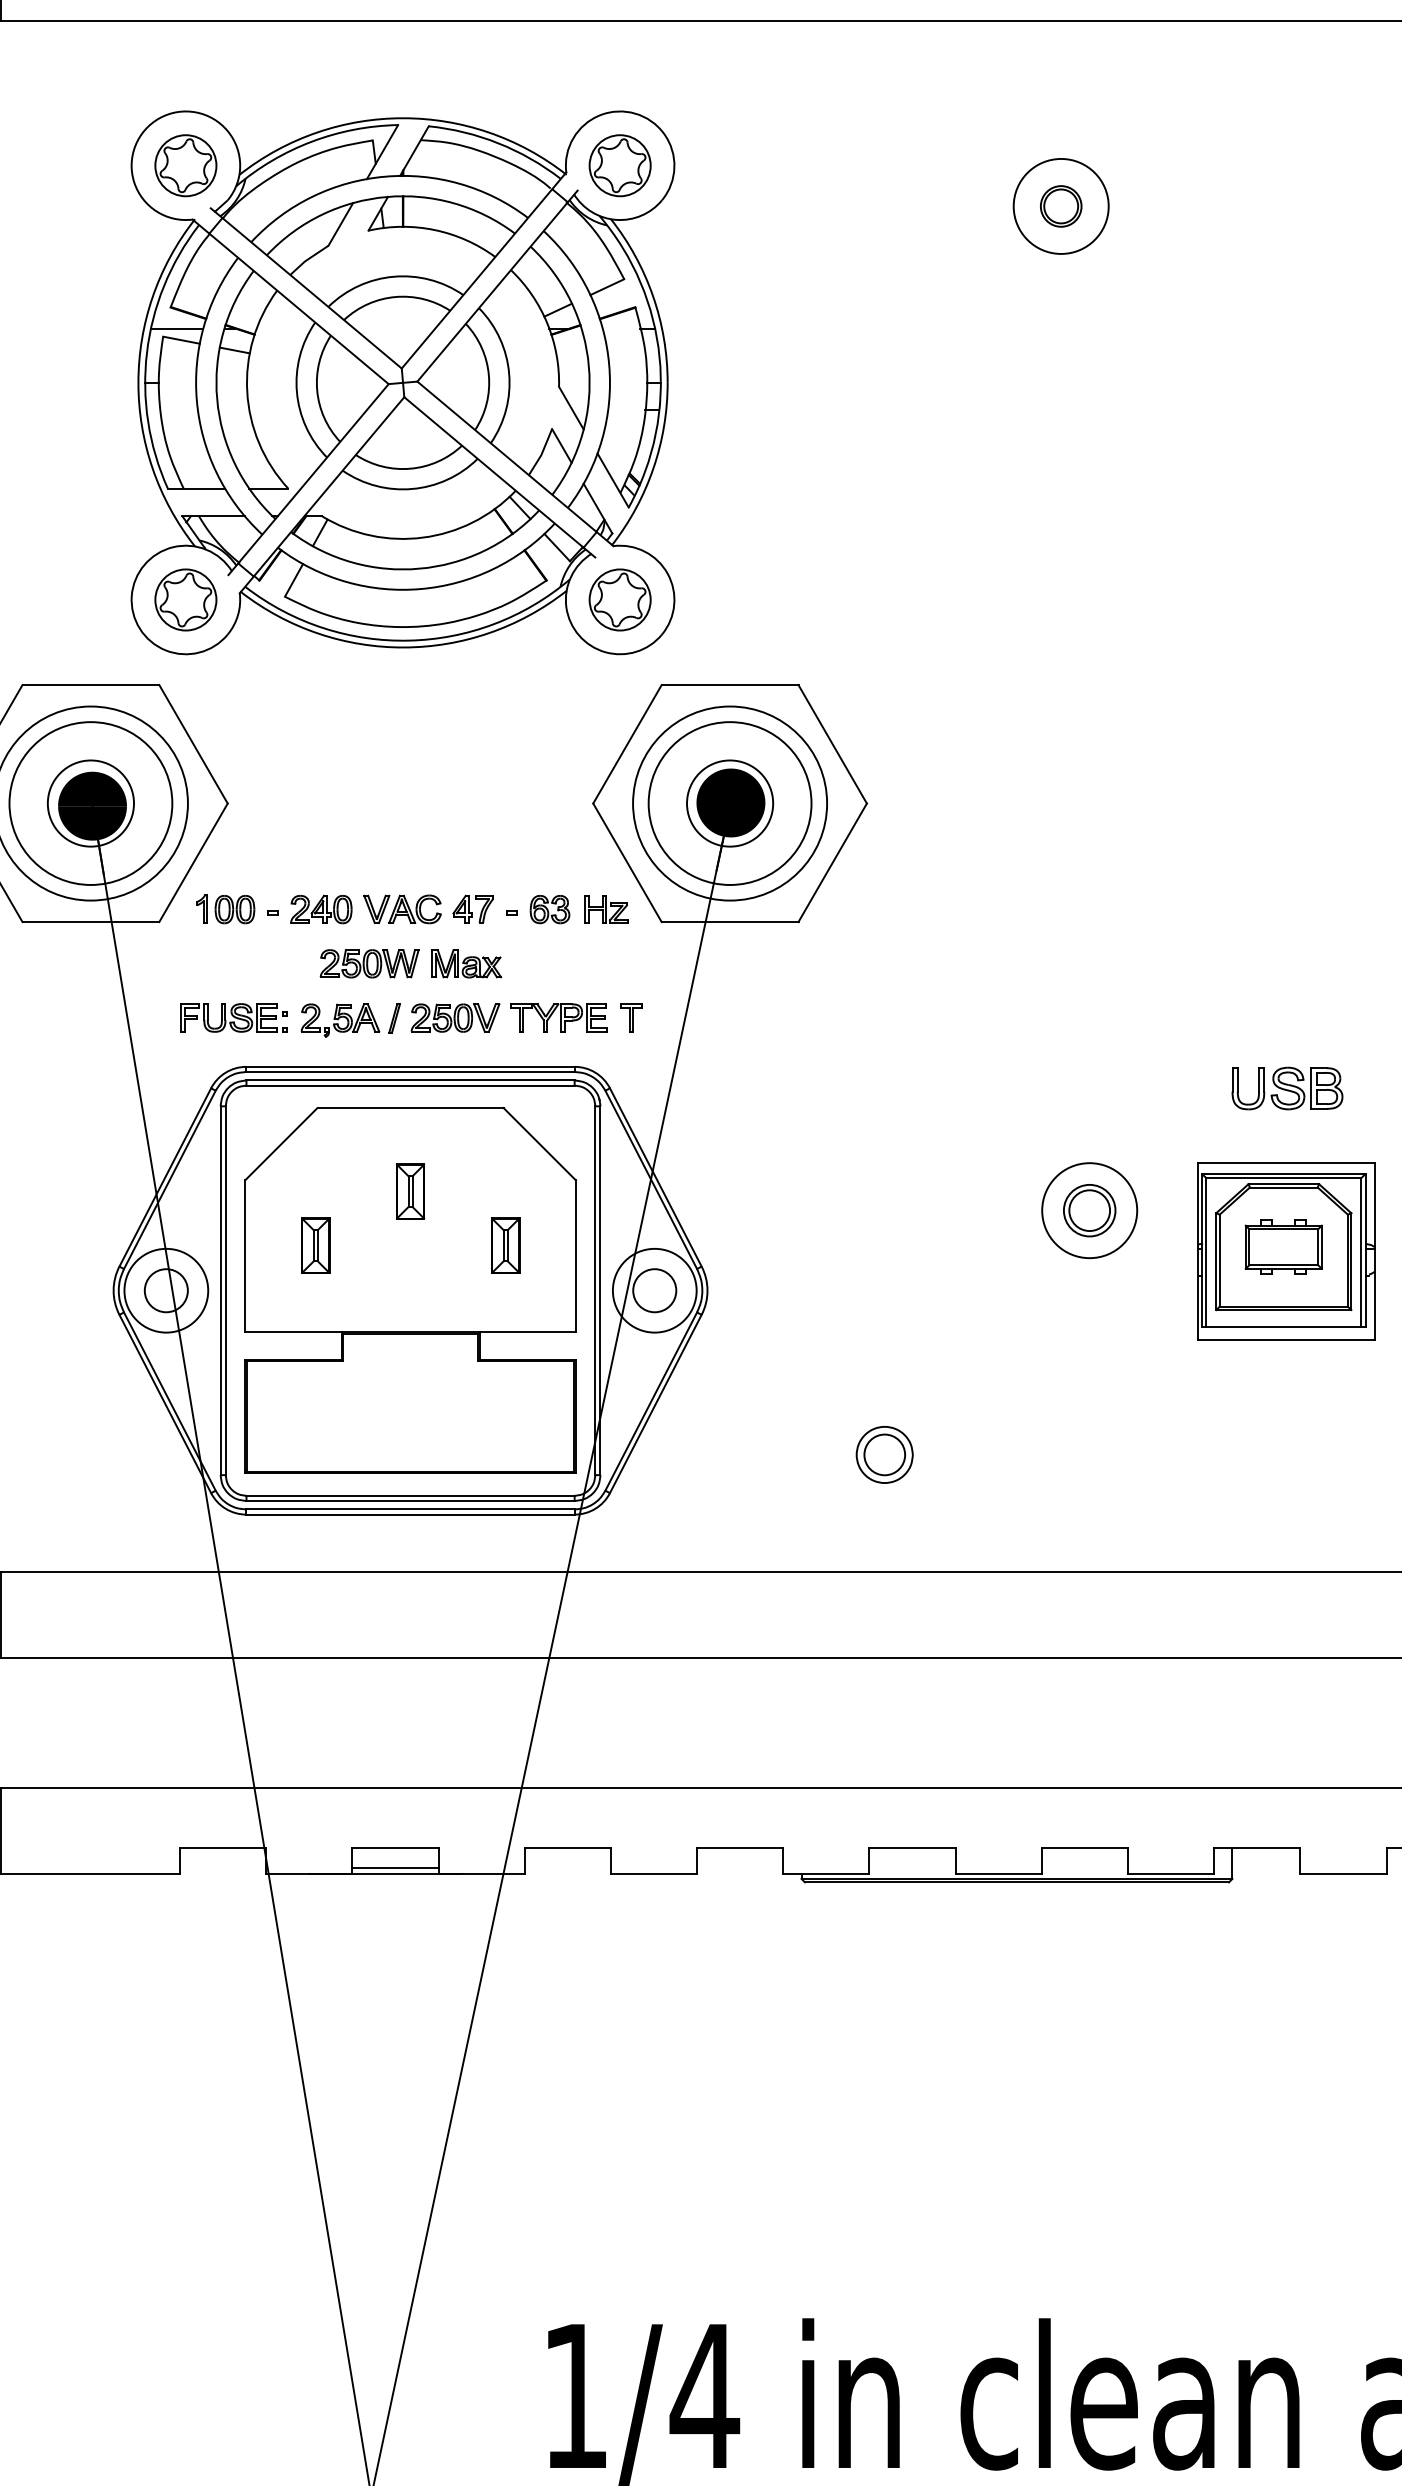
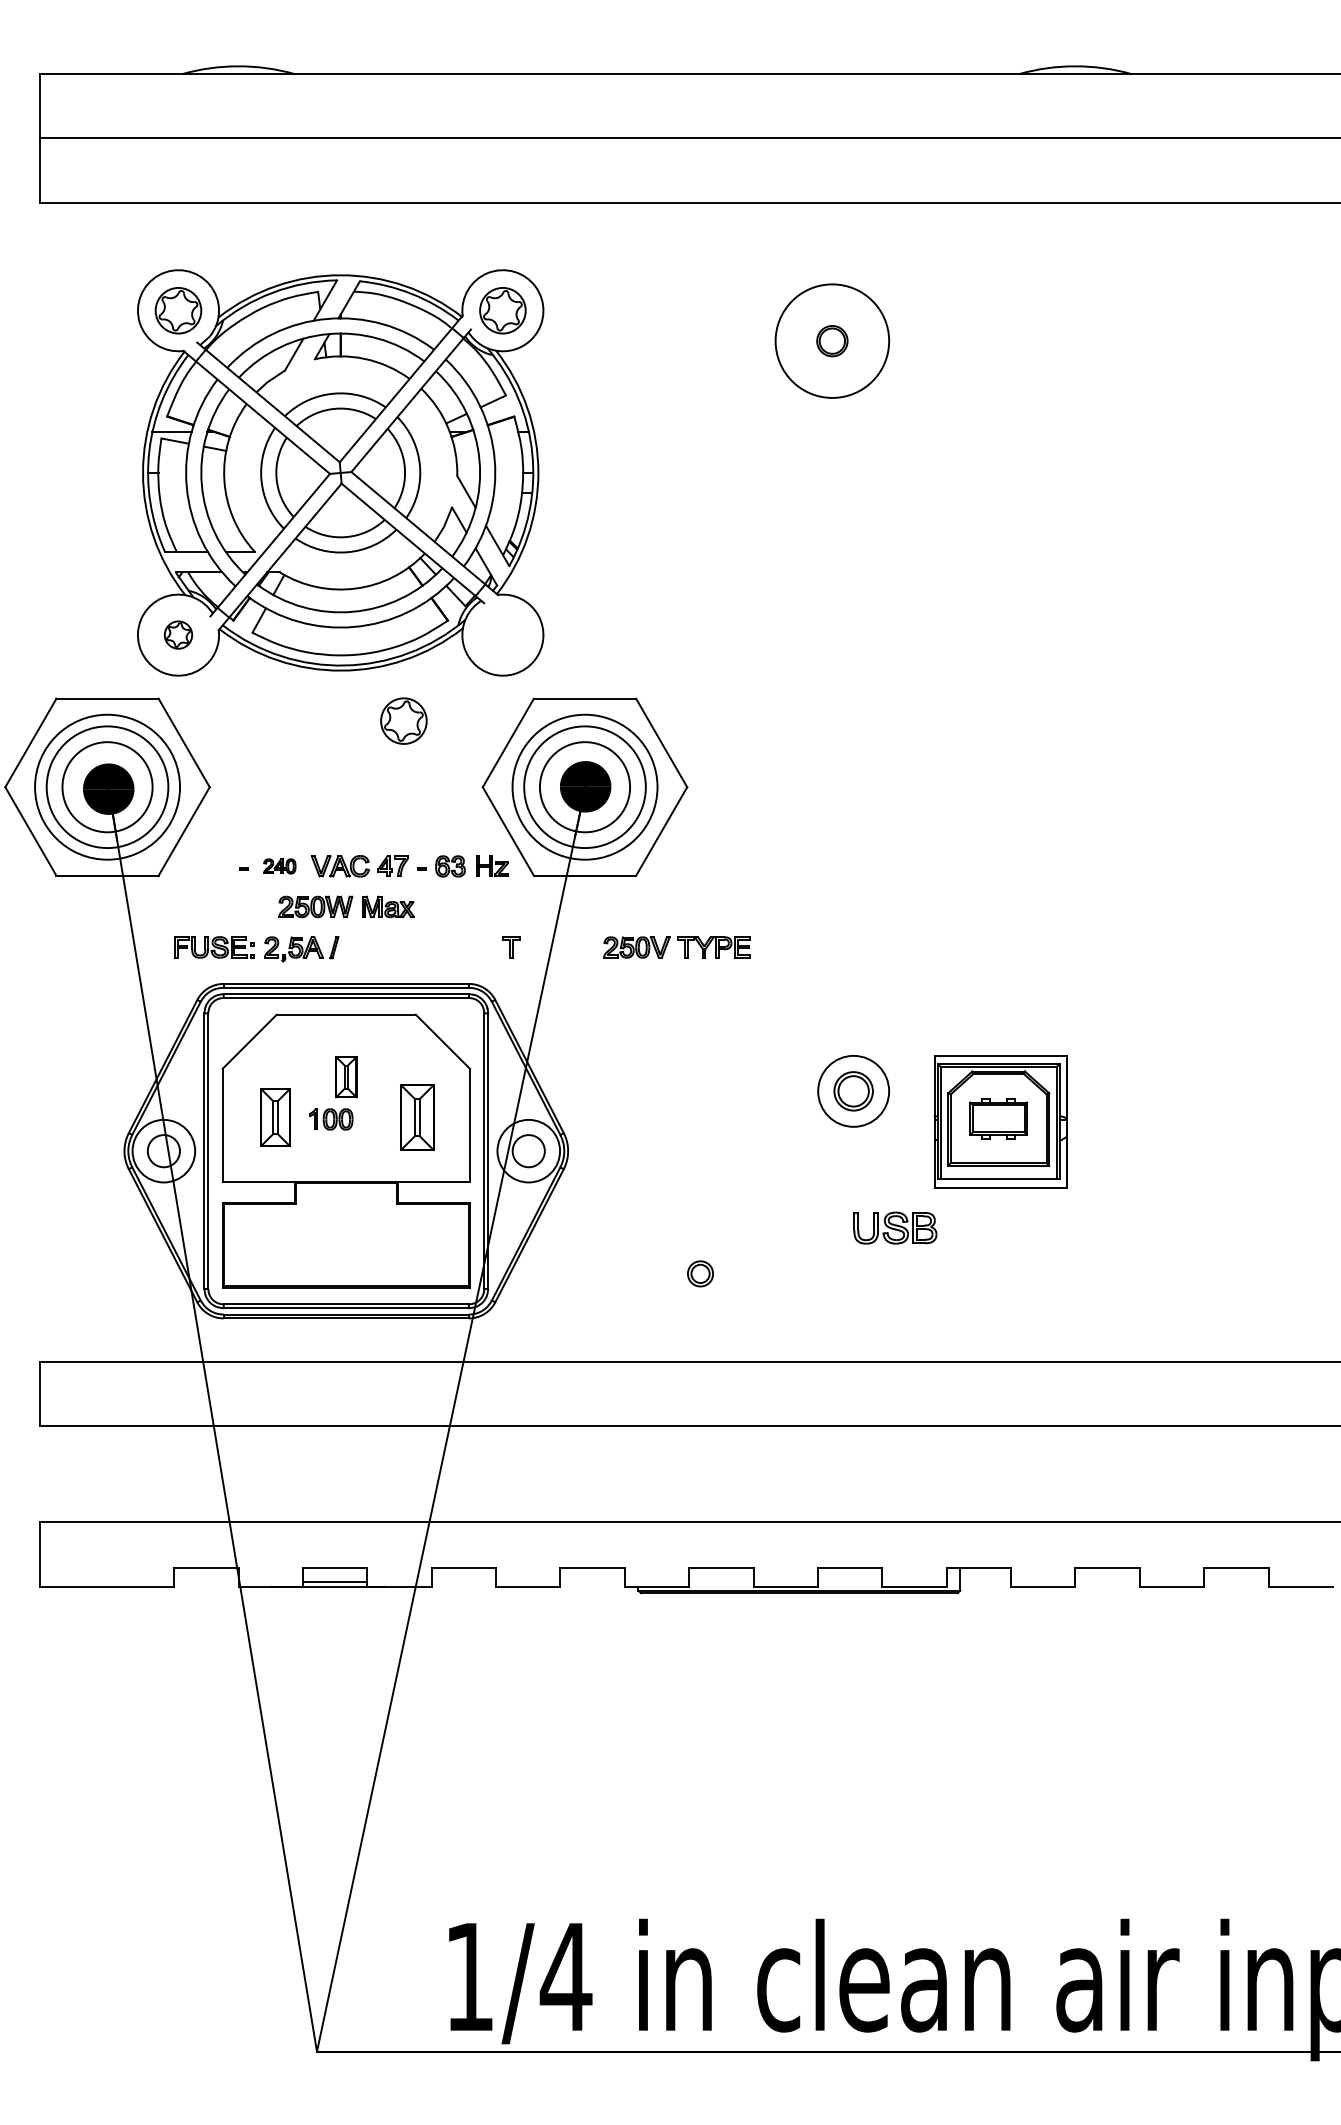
circle: (1060, 205) -> (831, 340), size x1.6
part: (185, 599) -> (178, 634), size x0.6
part: (619, 599) -> (403, 720), moved
circle: (90, 803) -> (107, 787), size x1.4
circle: (729, 803) -> (584, 787), size x1.4
part: (226, 909) -> (331, 1119), moved
part: (321, 909) -> (279, 866), size x0.7
part: (509, 1008) -> (677, 940), moved
part: (1287, 1087) -> (895, 1227), moved
part: (315, 1245) -> (275, 1117), size x1.4
part: (505, 1245) -> (417, 1117), size x1.6
part: (884, 1454) -> (700, 1273), size x0.6

